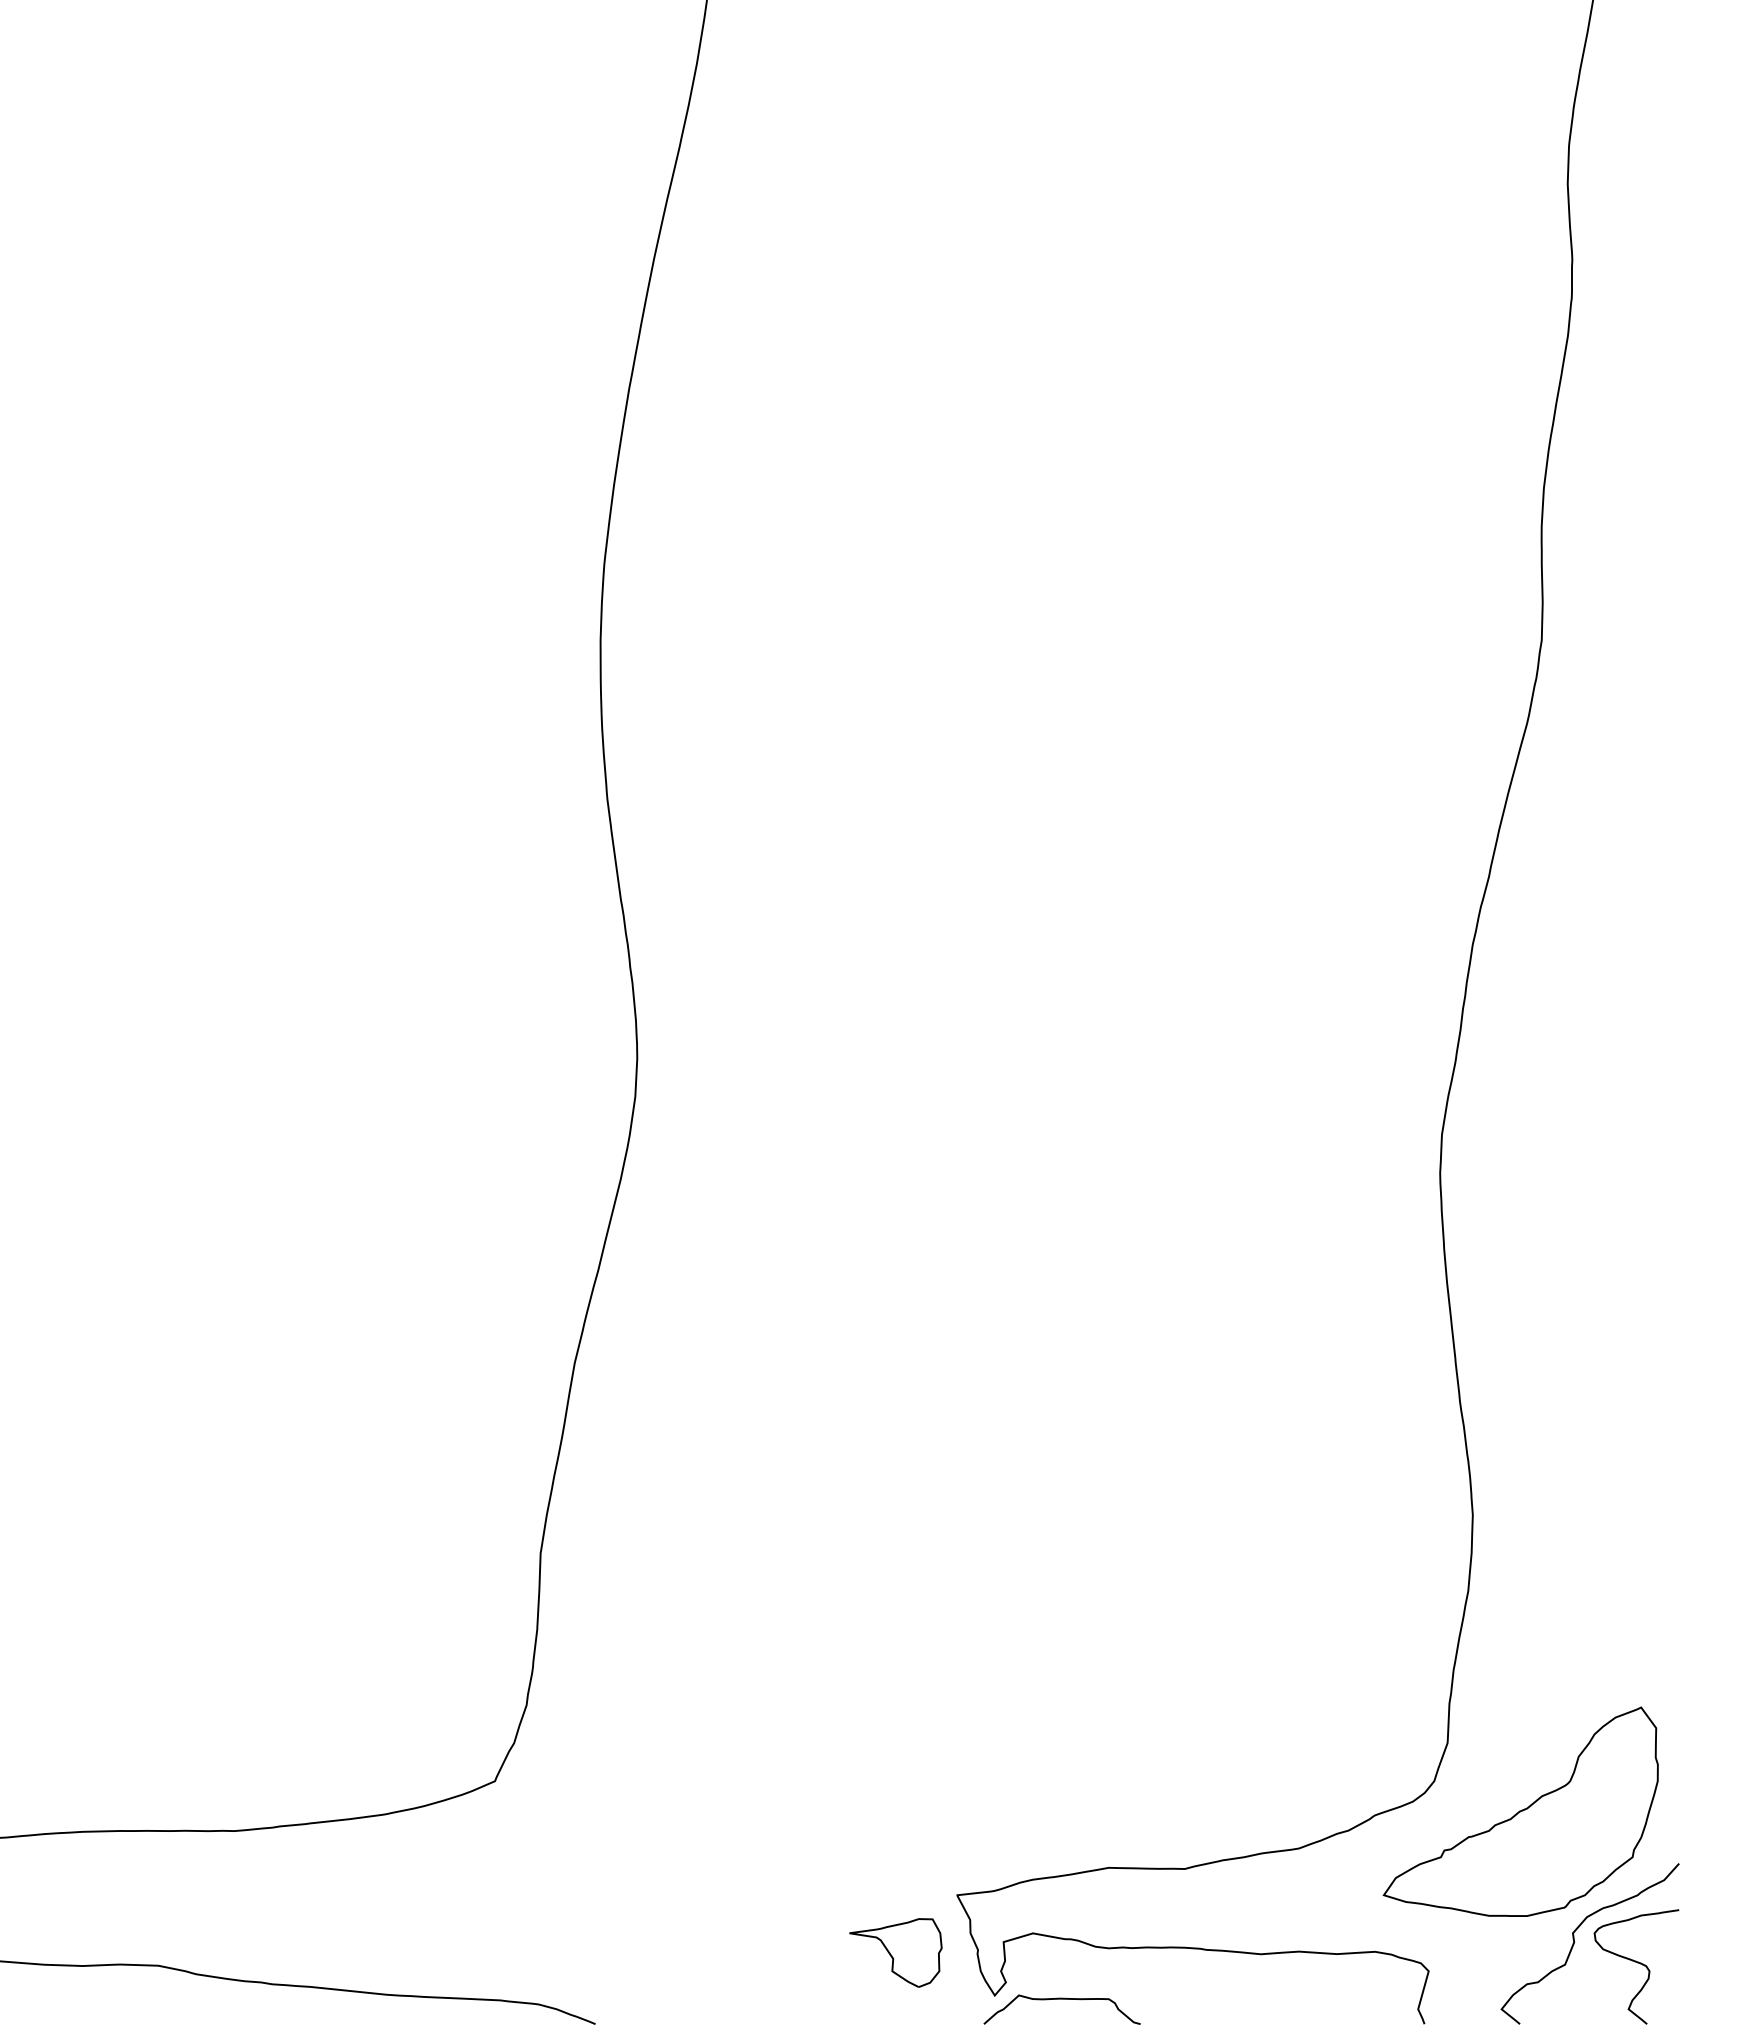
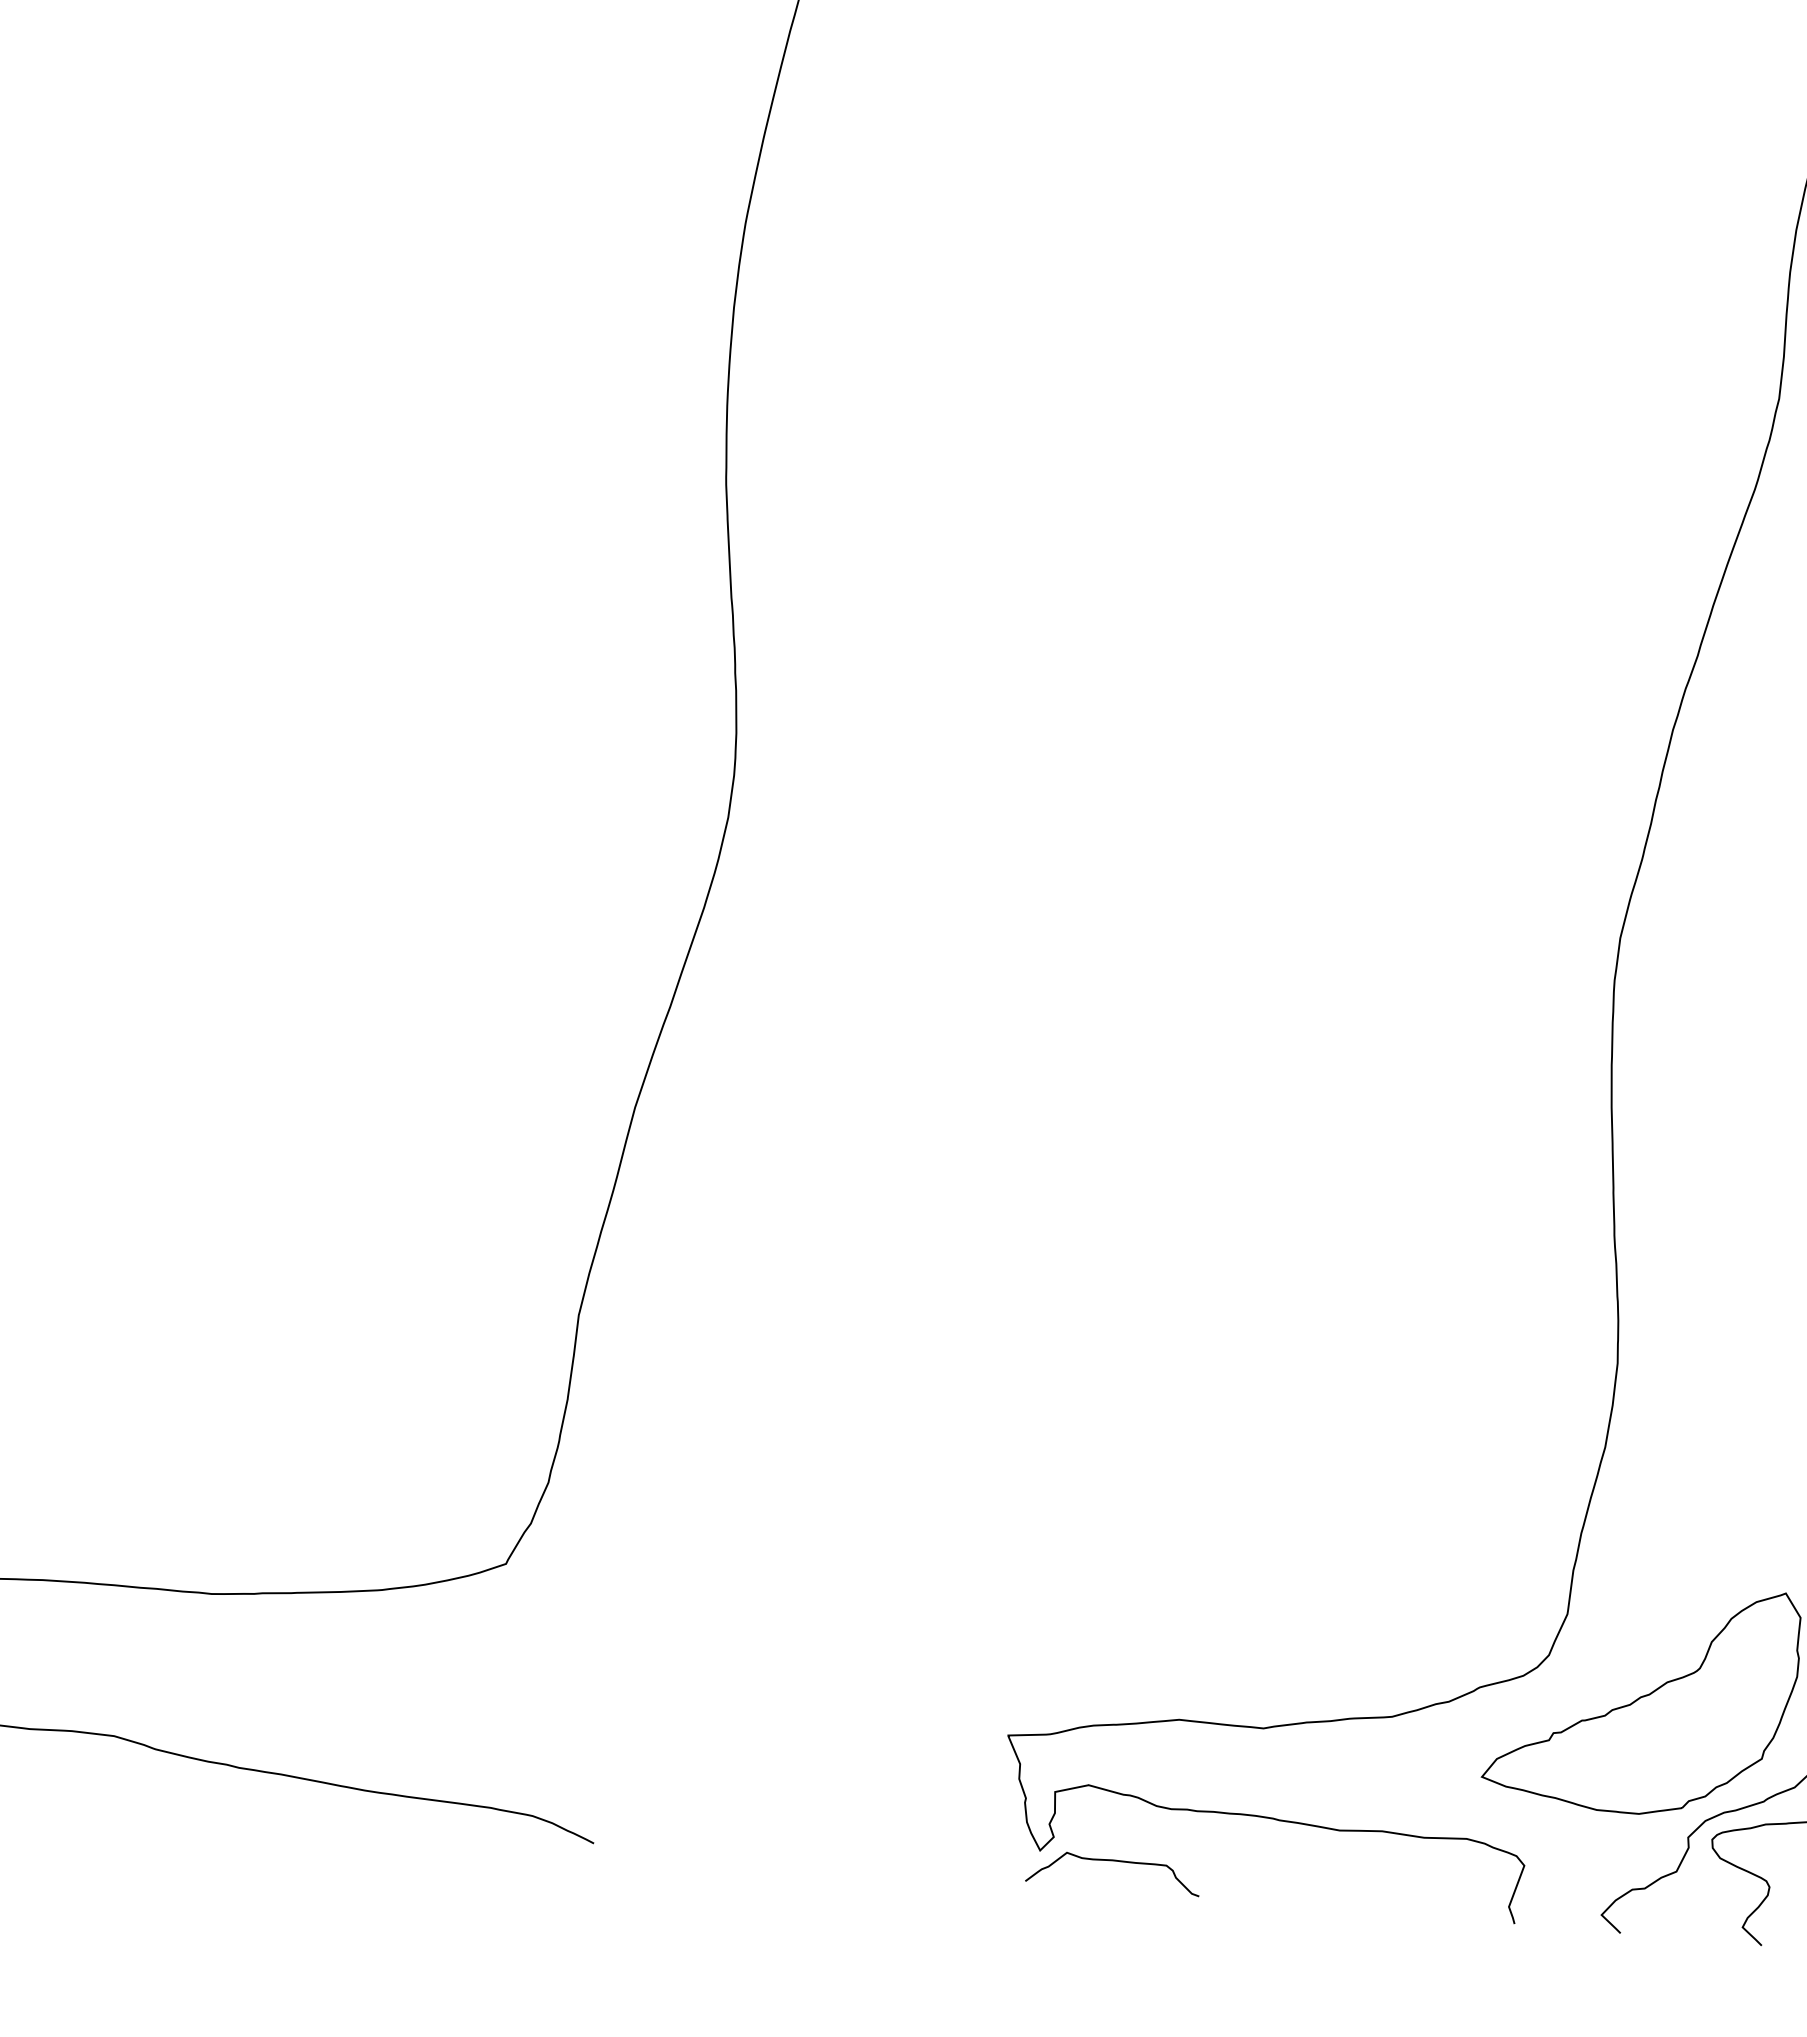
part: (895, 1952) -> (934, 1793), removed

